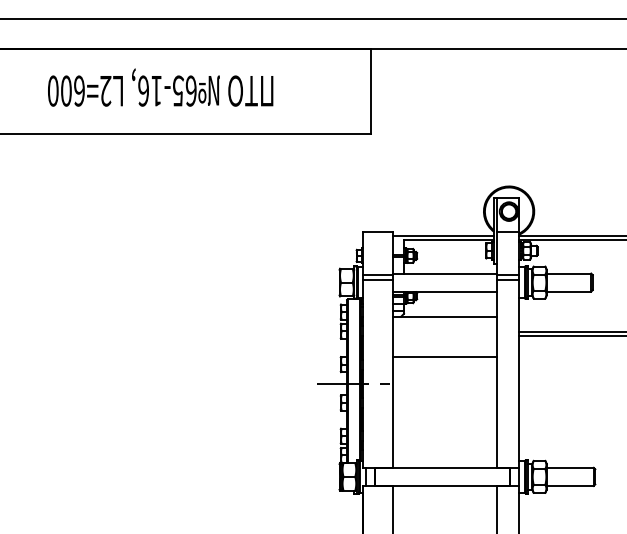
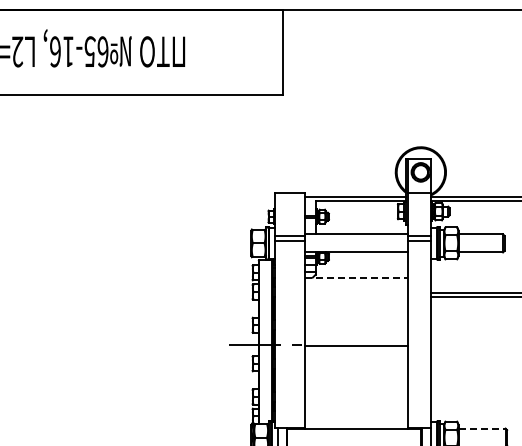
line: (444, 316) -> (356, 277), solid -> dashed
line: (444, 357) -> (356, 346), moved
line: (570, 467) -> (482, 428), solid -> dashed

